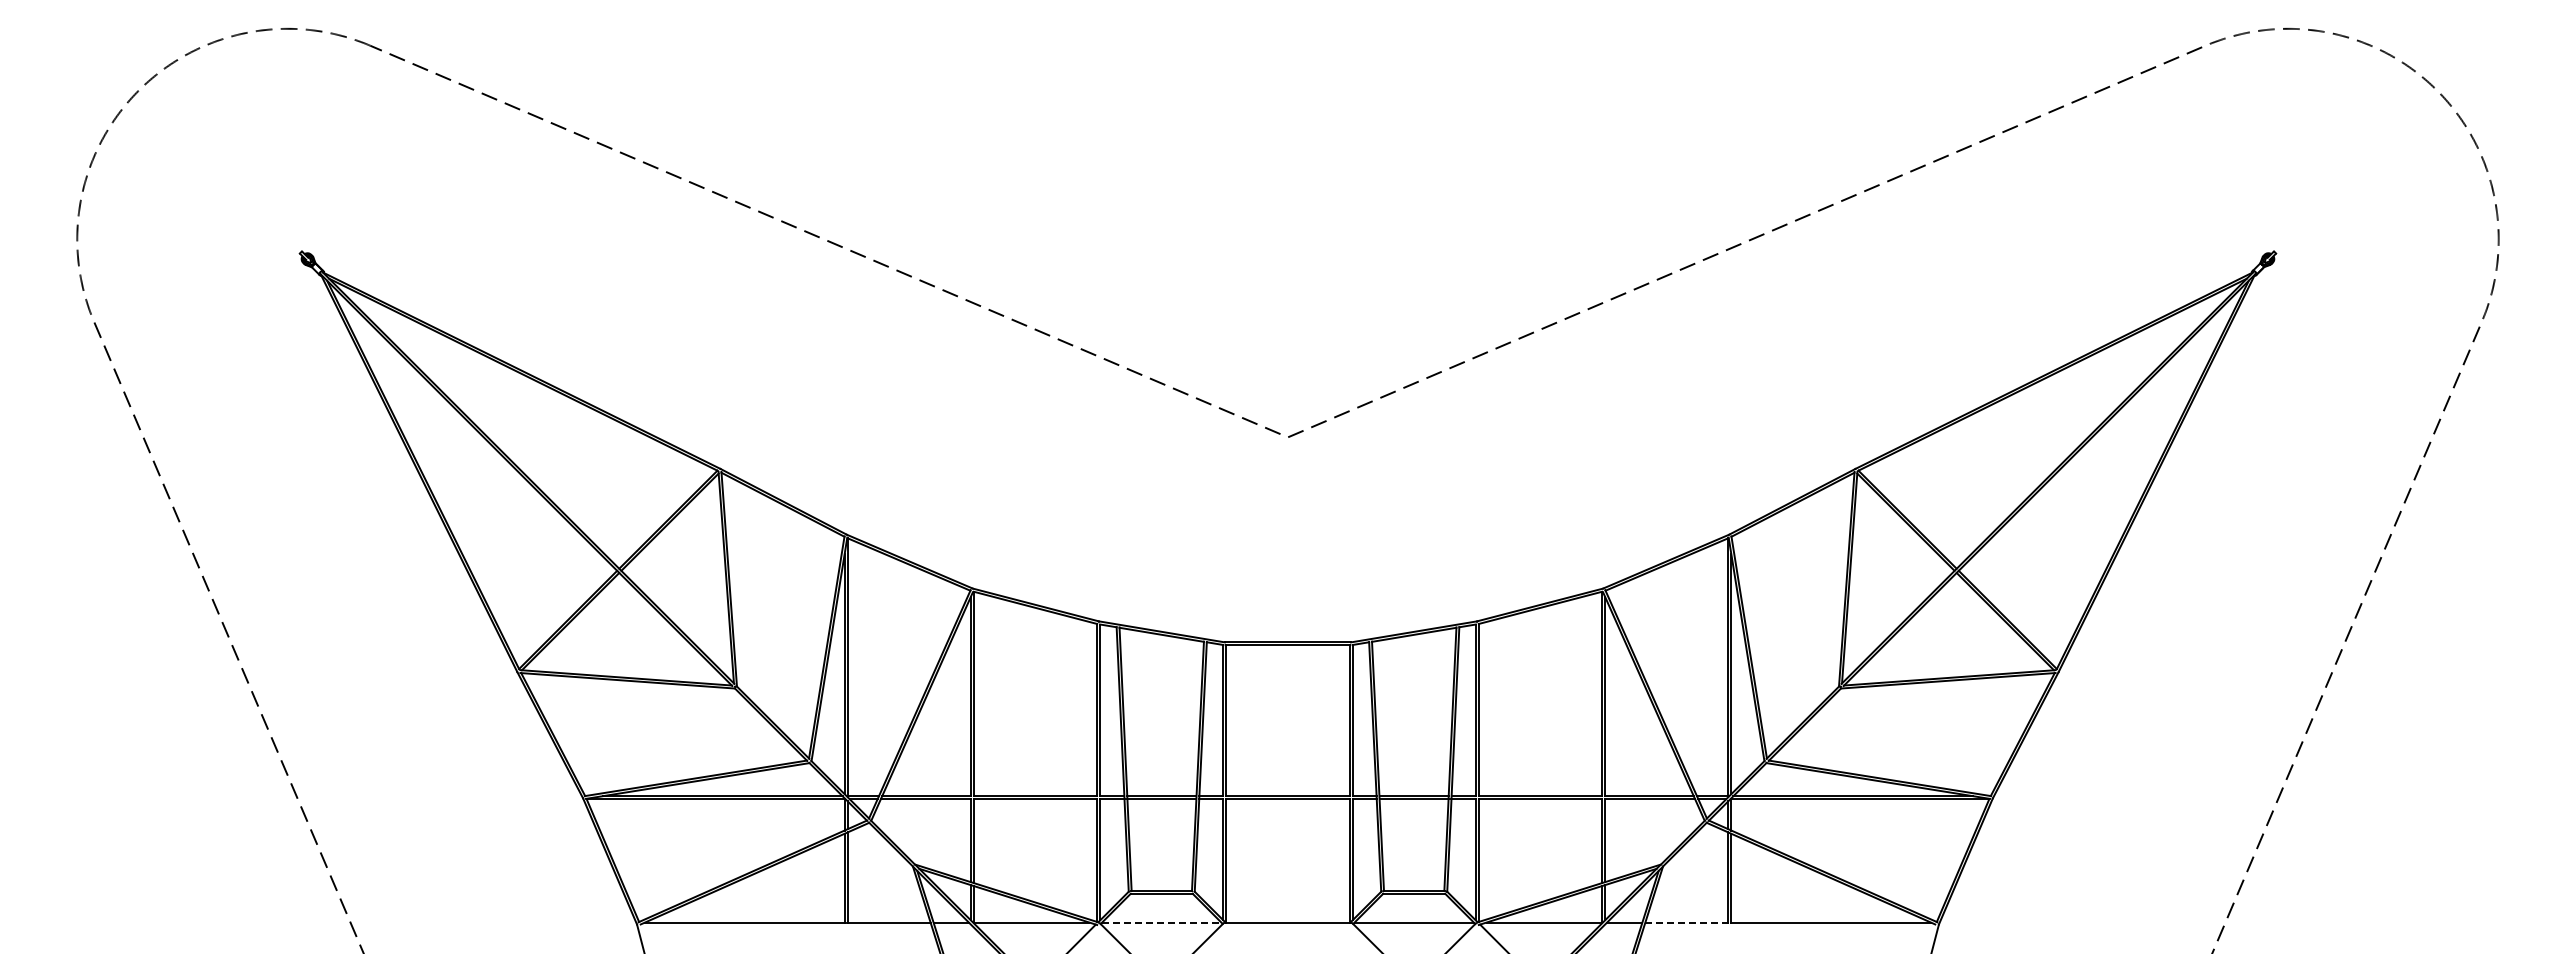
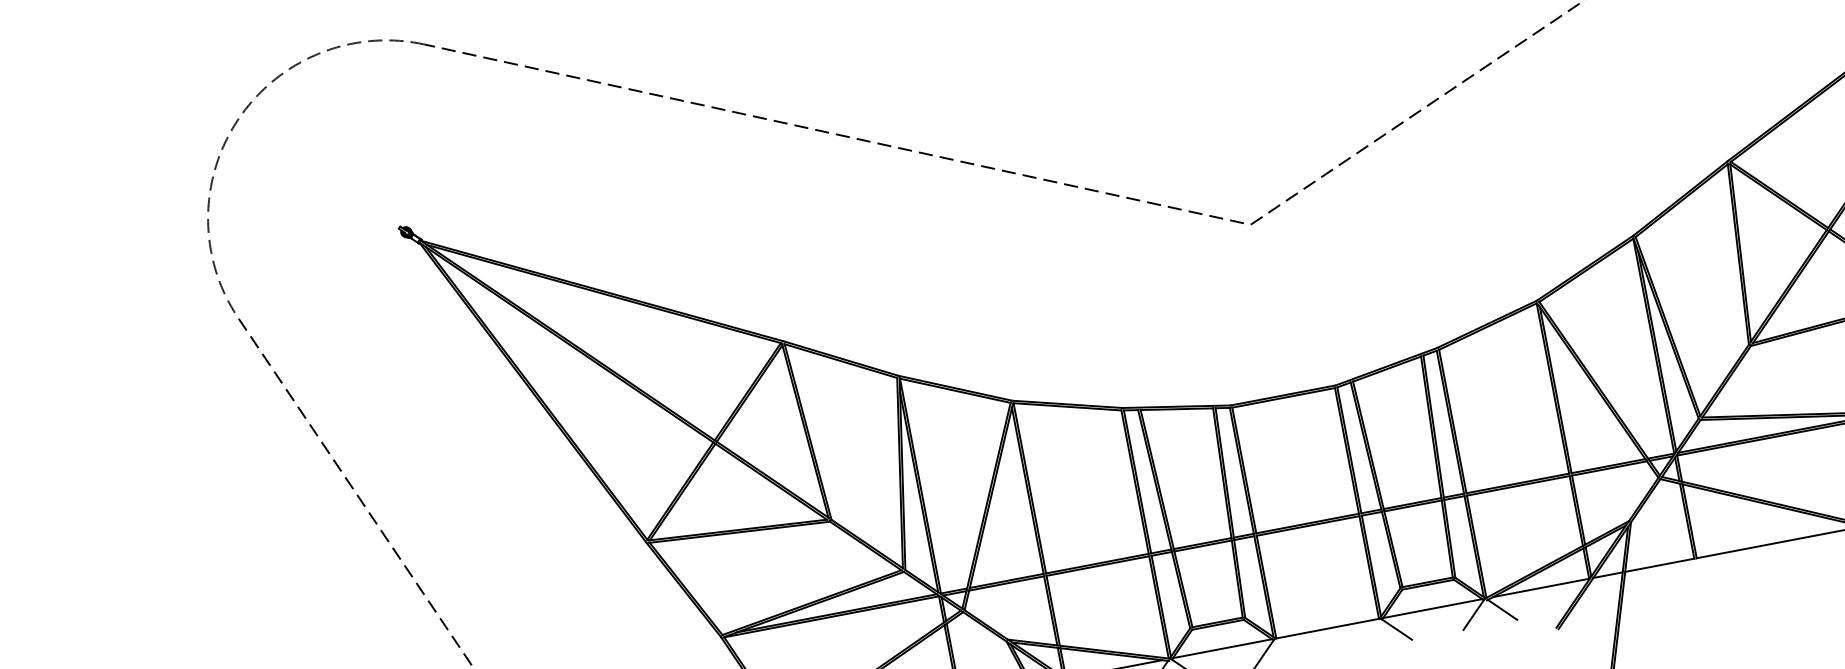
line: (1161, 922) -> (1222, 648), dashed -> solid
line: (1686, 922) -> (1659, 565), dashed -> solid

